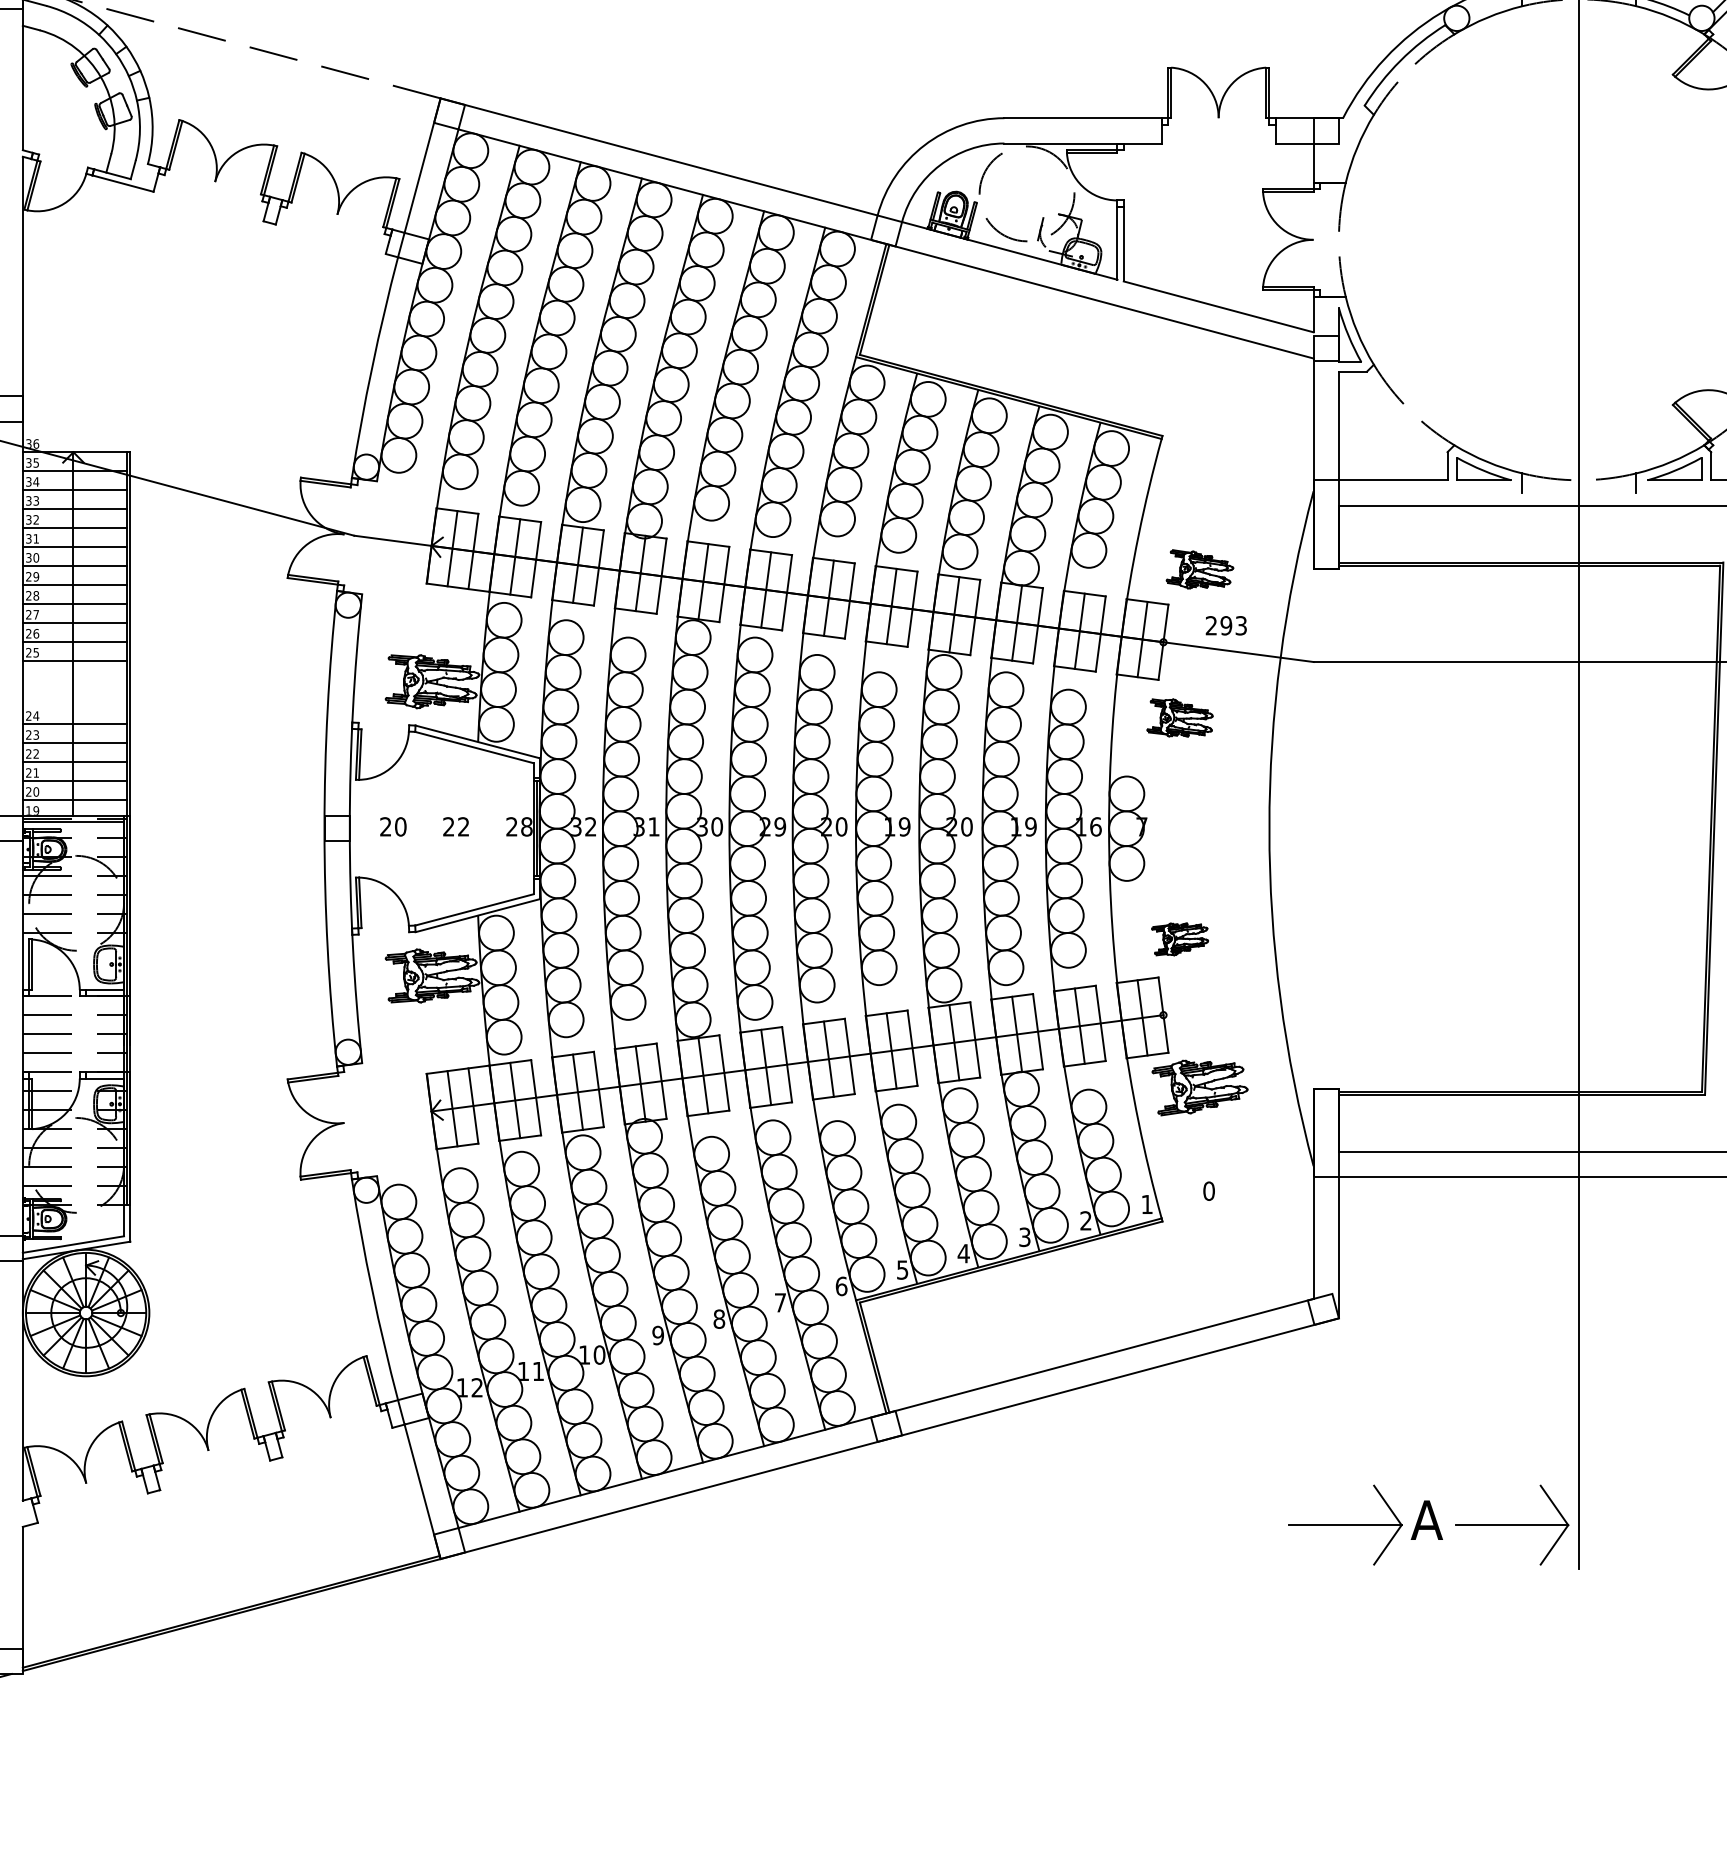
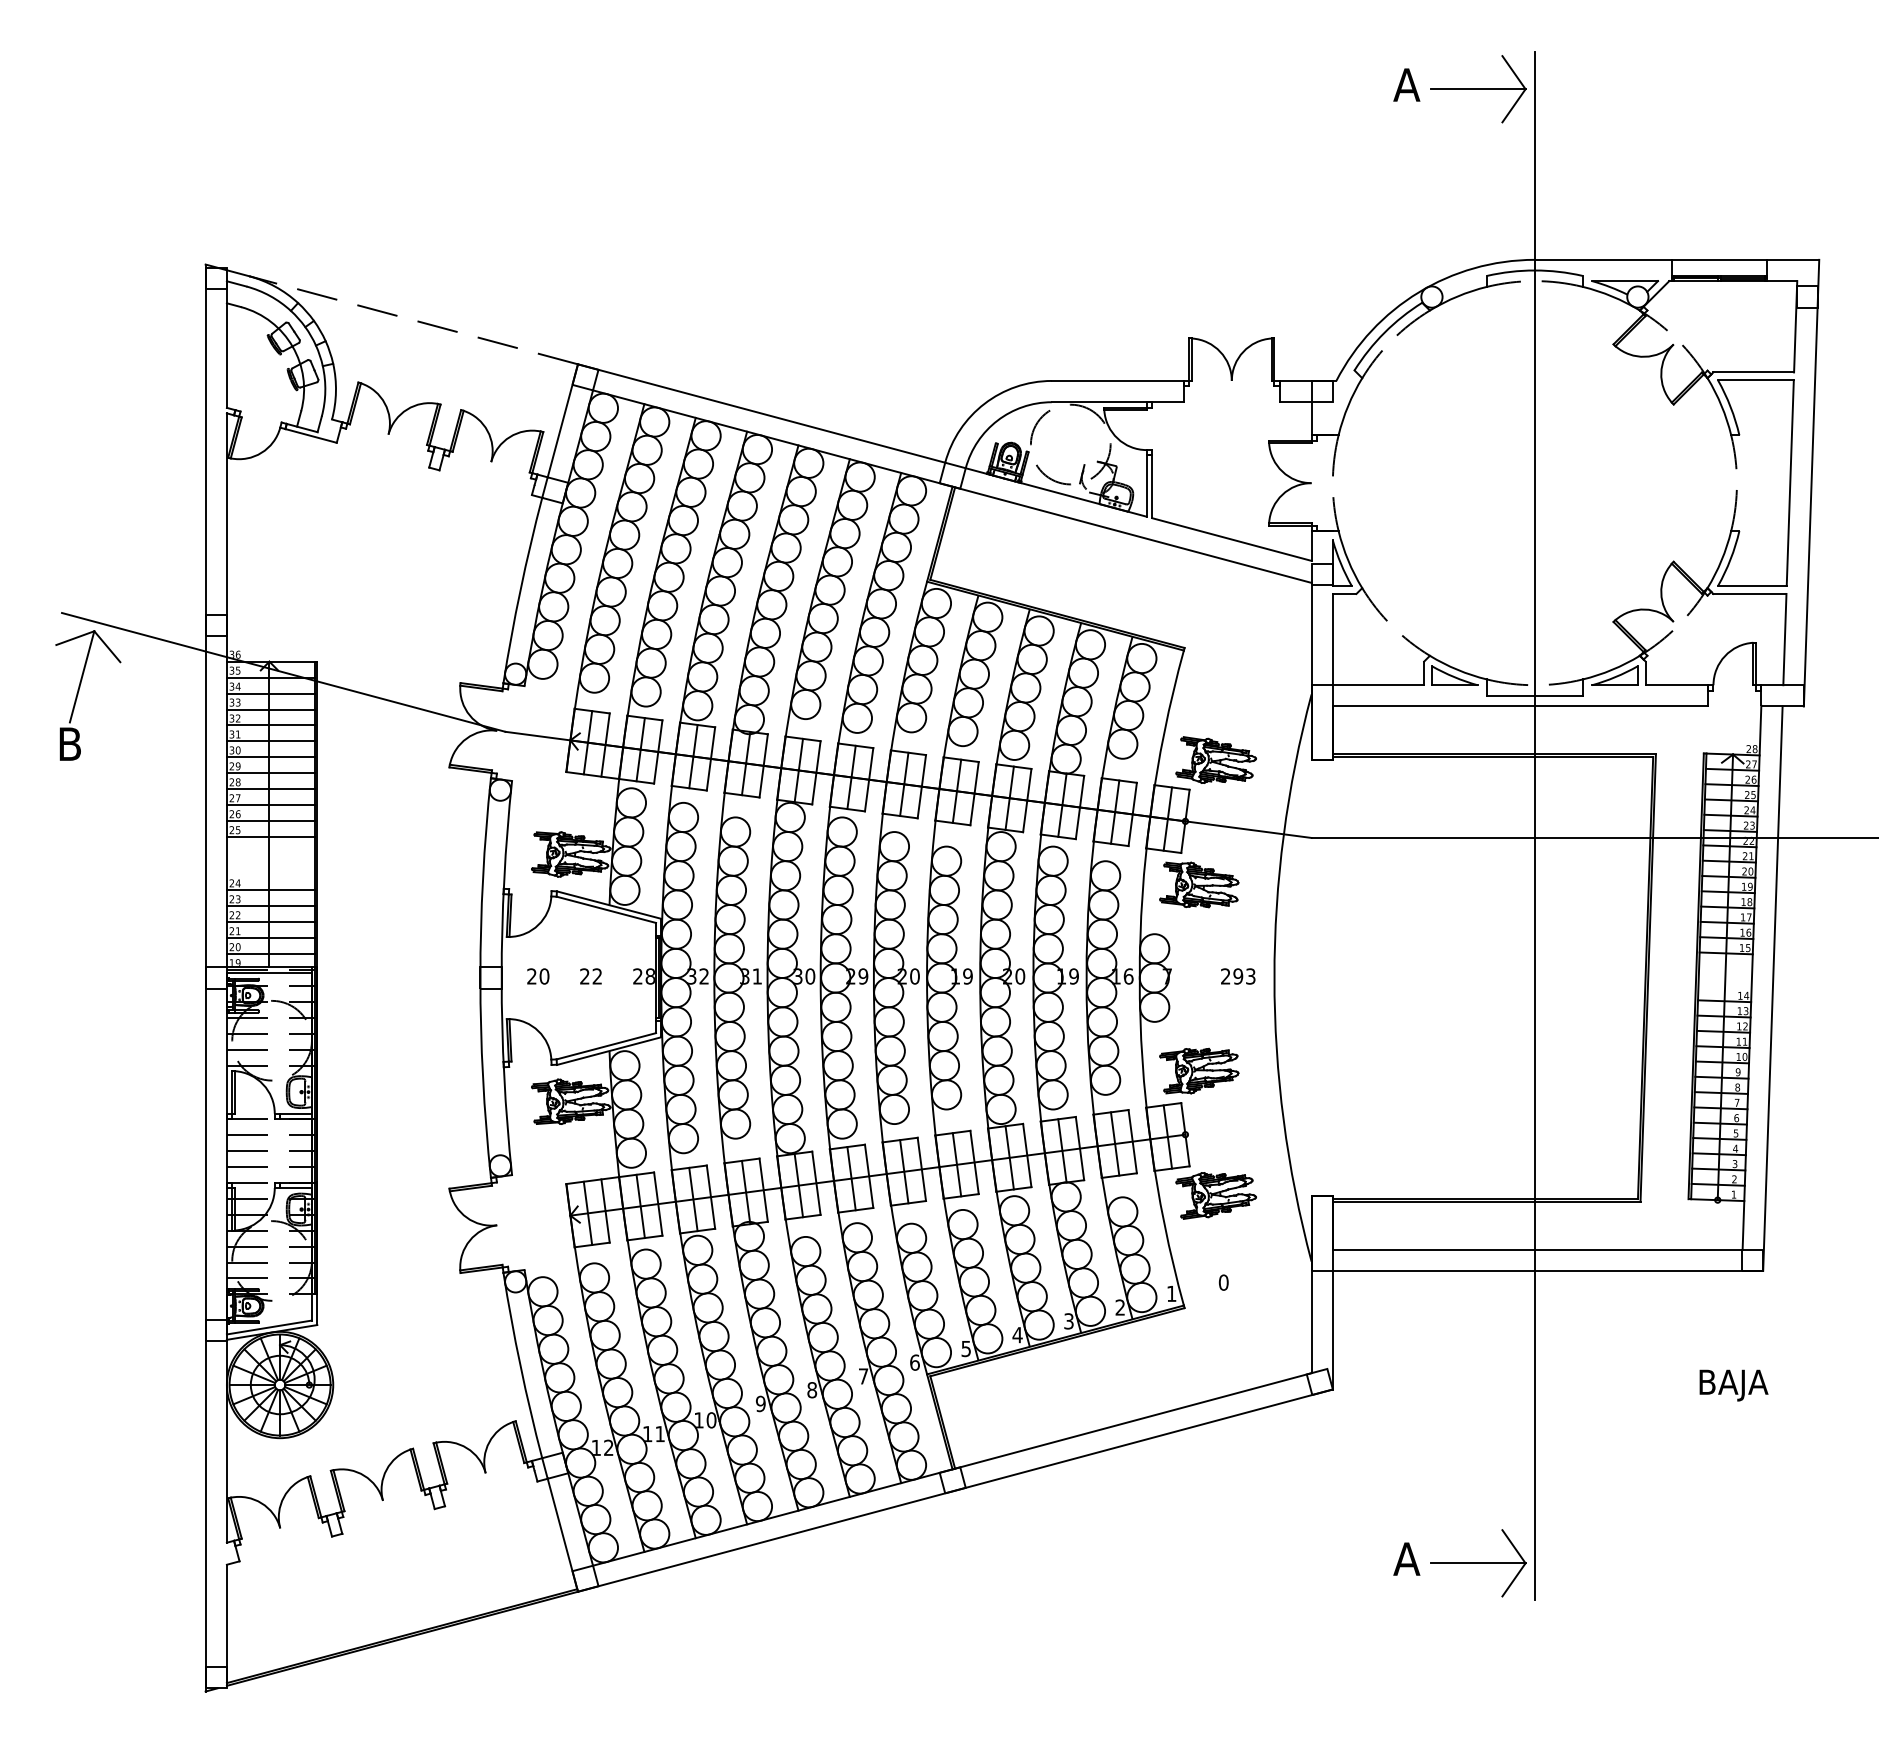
line: (1578, 492) -> (1534, 695), added
part: (1199, 568) -> (1215, 759), size x1.43
text: (1226, 625) -> (1238, 976), moved
part: (1180, 717) -> (1199, 884), size x1.43
part: (1180, 938) -> (1199, 1070), size x1.67
part: (1345, 1525) -> (1338, 1563), removed

